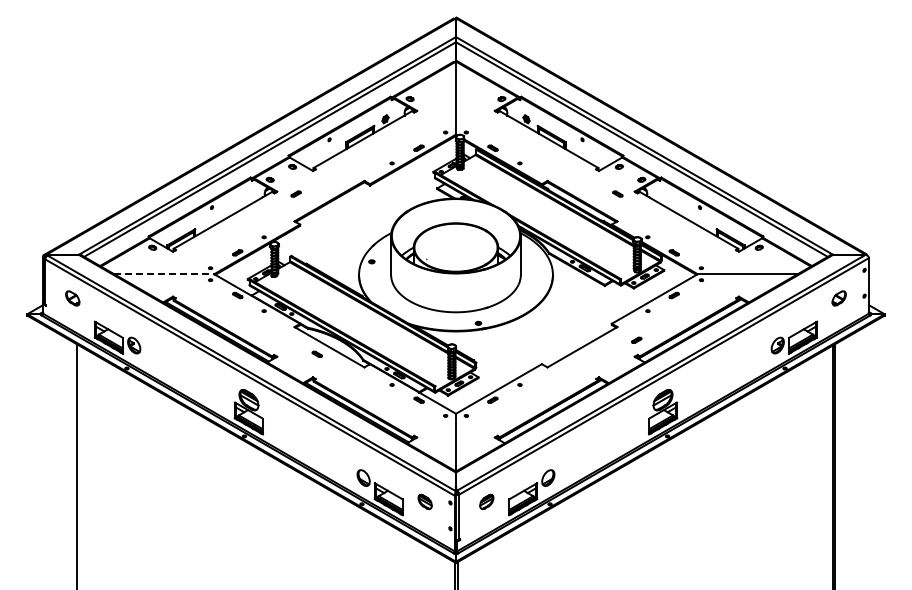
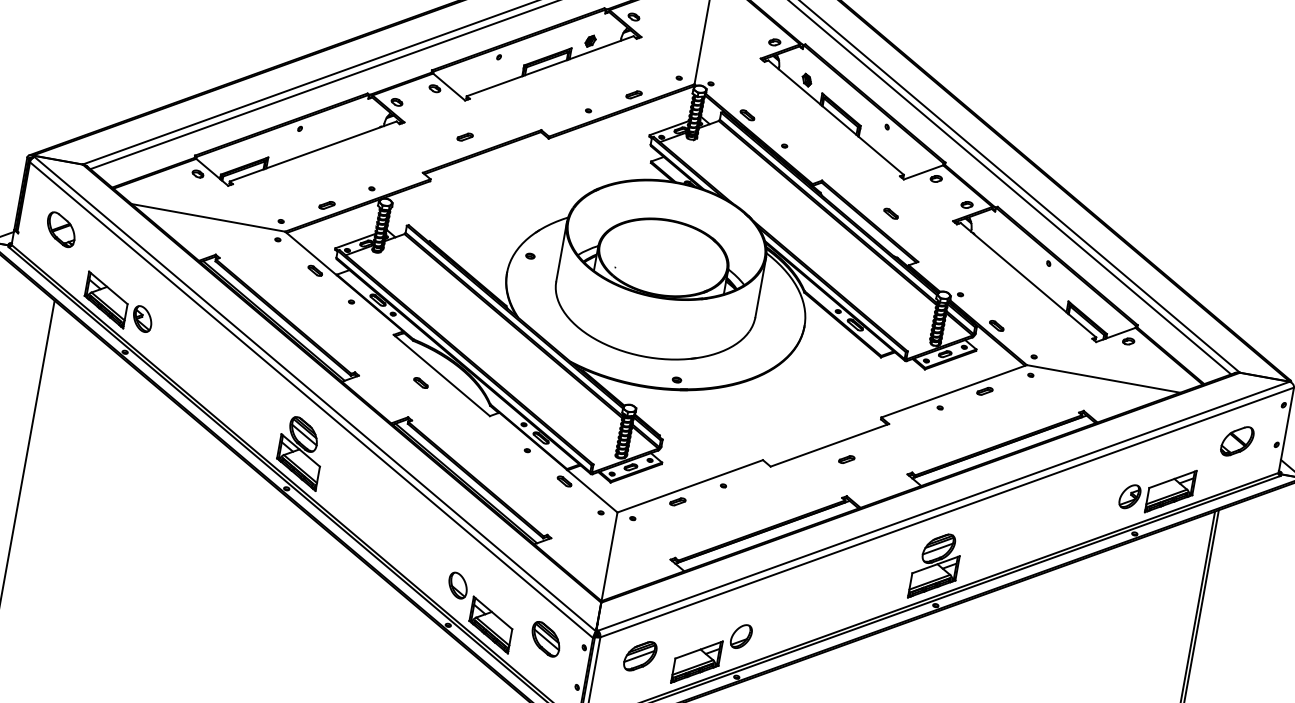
part: (295, 193) -> (464, 136), moved
part: (617, 193) -> (890, 212), moved
line: (164, 274) -> (208, 218), dashed -> solid
part: (72, 298) -> (61, 229), size x1.43
part: (838, 298) -> (1236, 441), size x1.43
part: (636, 339) -> (846, 458), moved
part: (424, 501) -> (544, 638), size x1.43
part: (486, 501) -> (640, 655), size x1.43

